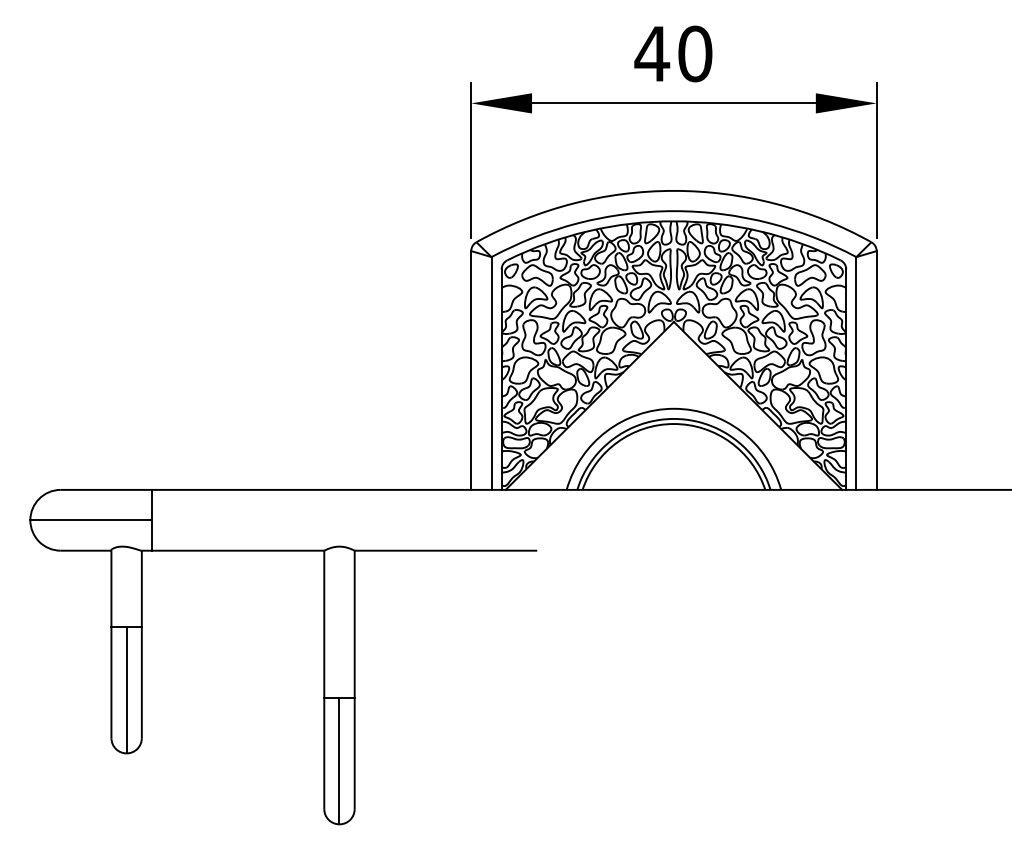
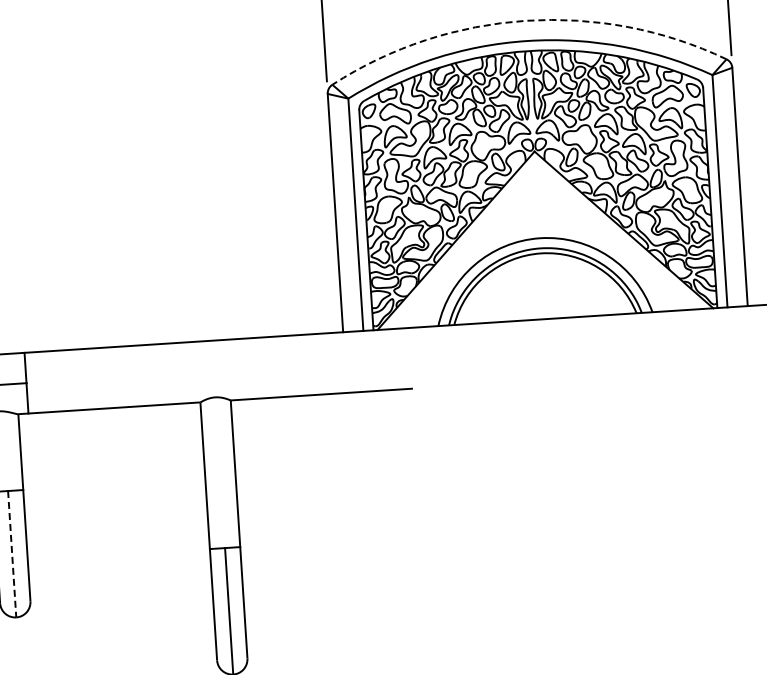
arc: (673, 190) -> (525, 20), solid -> dashed
line: (126, 690) -> (12, 554), solid -> dashed

